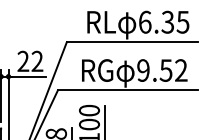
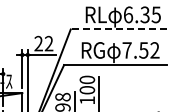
line: (131, 42) -> (118, 29), solid -> dashed
text: (142, 70) -> (126, 50), 9.52 -> 7.52

